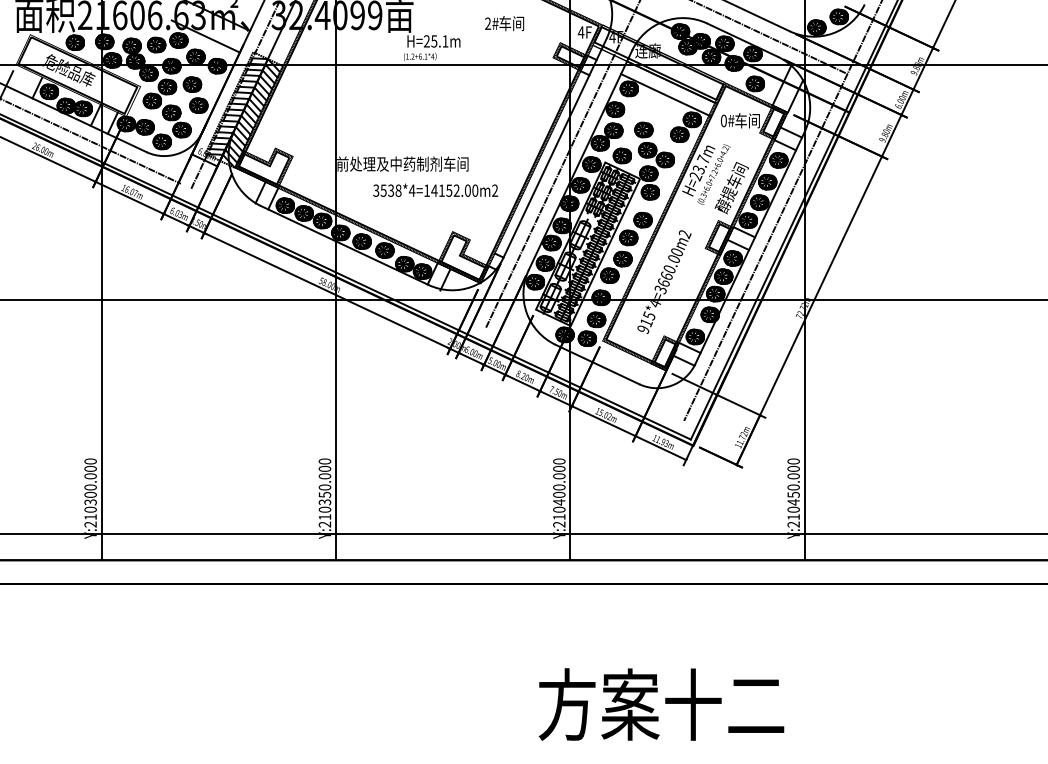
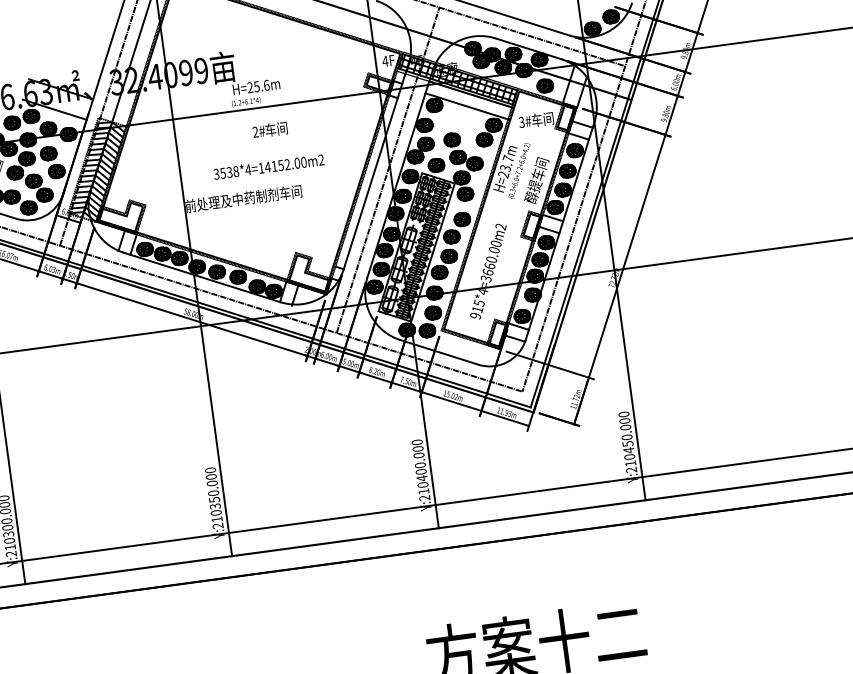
text: (504, 23) -> (270, 129), moved
text: (445, 41) -> (266, 85), H=25.1m -> H=25.6m
hatch: (658, 62) -> (457, 78), added
text: (723, 121) -> (521, 122), 0# -> 3#
text: (435, 189) -> (268, 166), moved
line: (432, 301) -> (286, 316), added

